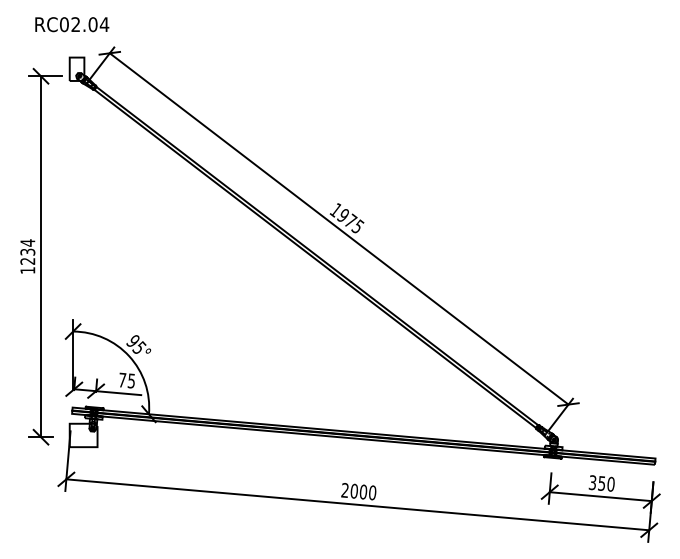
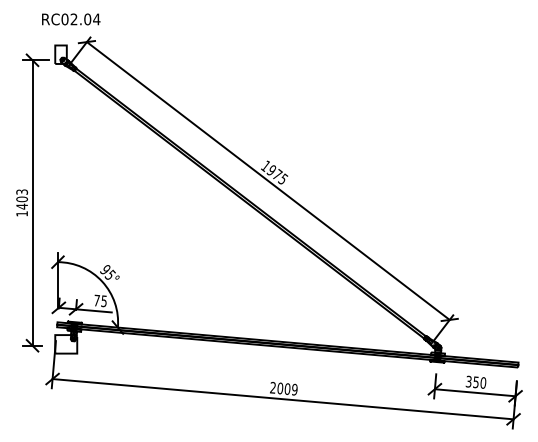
text: (72, 24) -> (71, 19), moved
text: (28, 252) -> (22, 199), 1234 -> 1403
text: (372, 492) -> (294, 389), 2000 -> 2009

